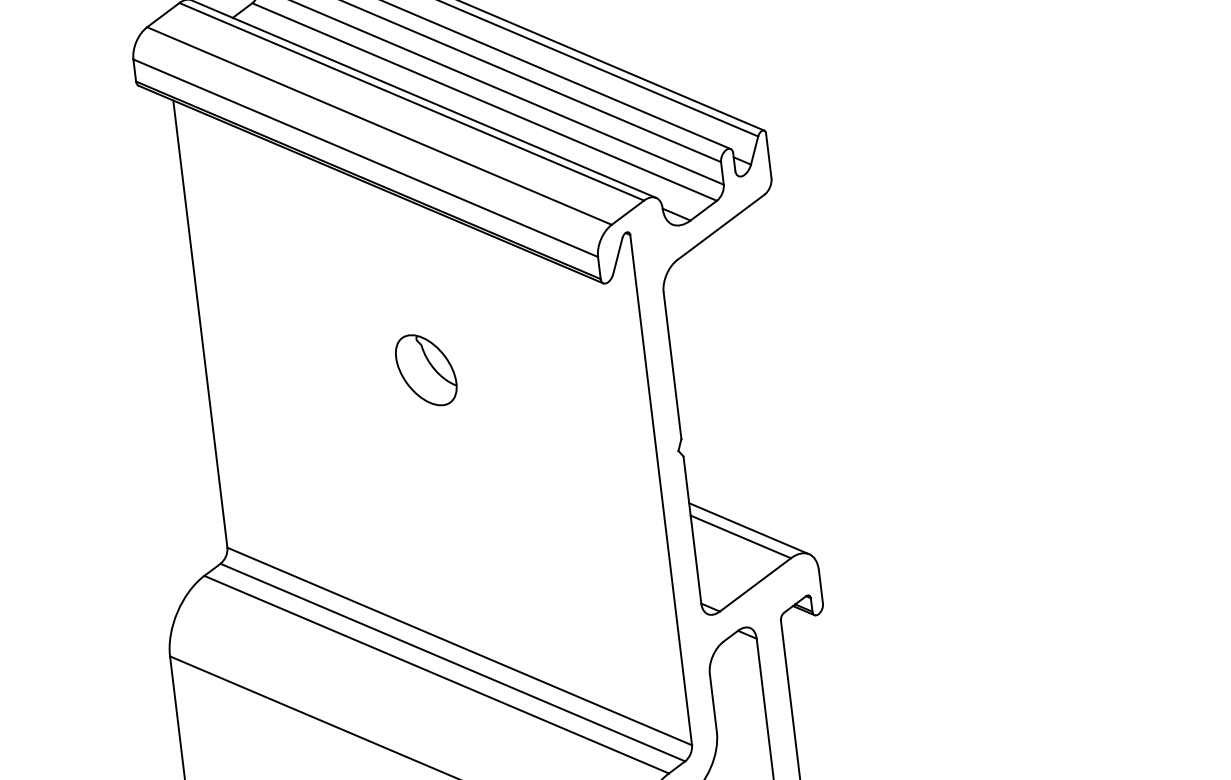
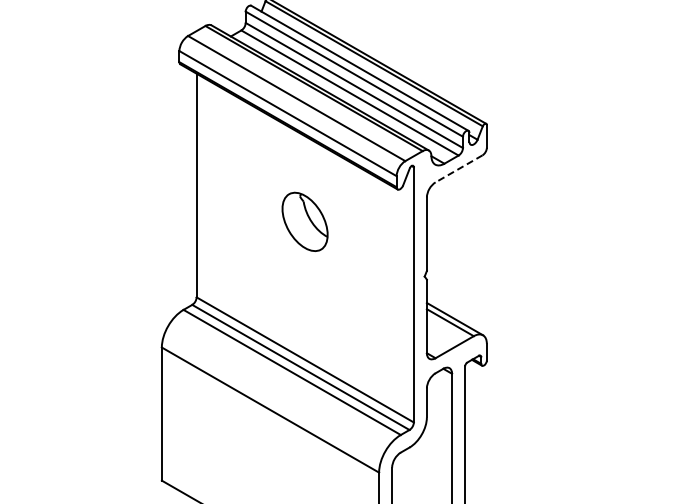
line: (720, 228) -> (458, 169), solid -> dashed
part: (426, 369) -> (305, 221), size x1.6

